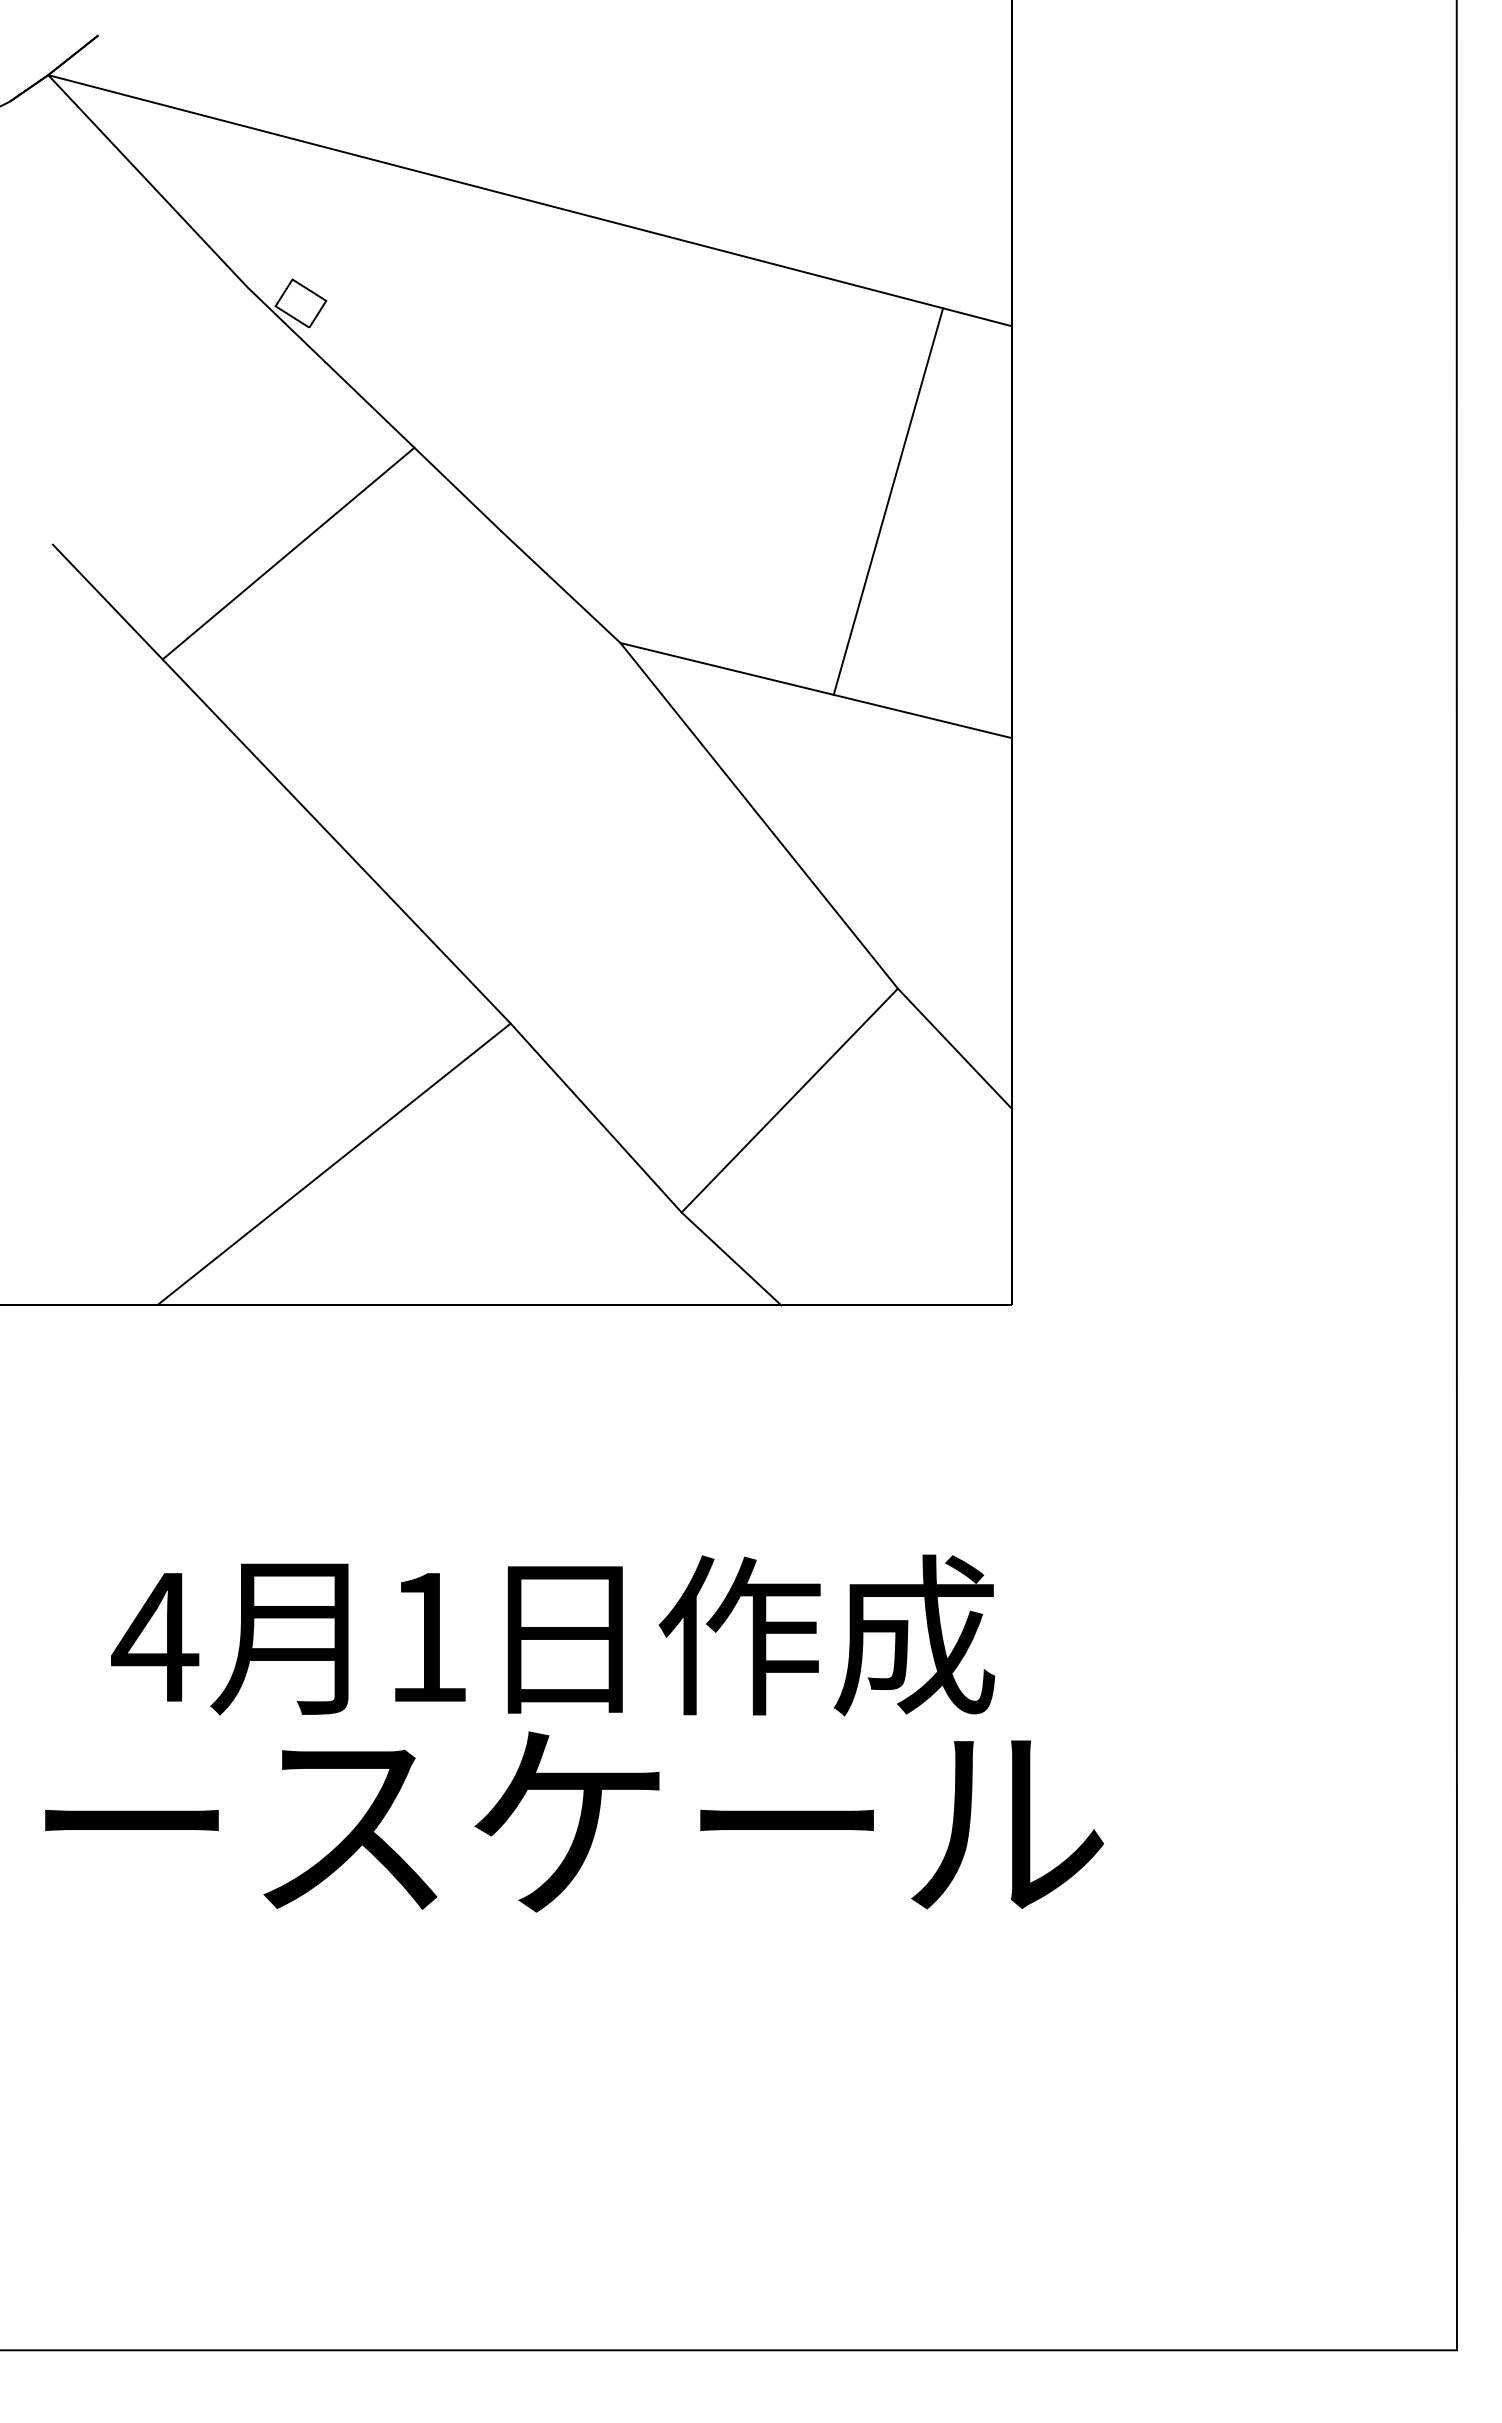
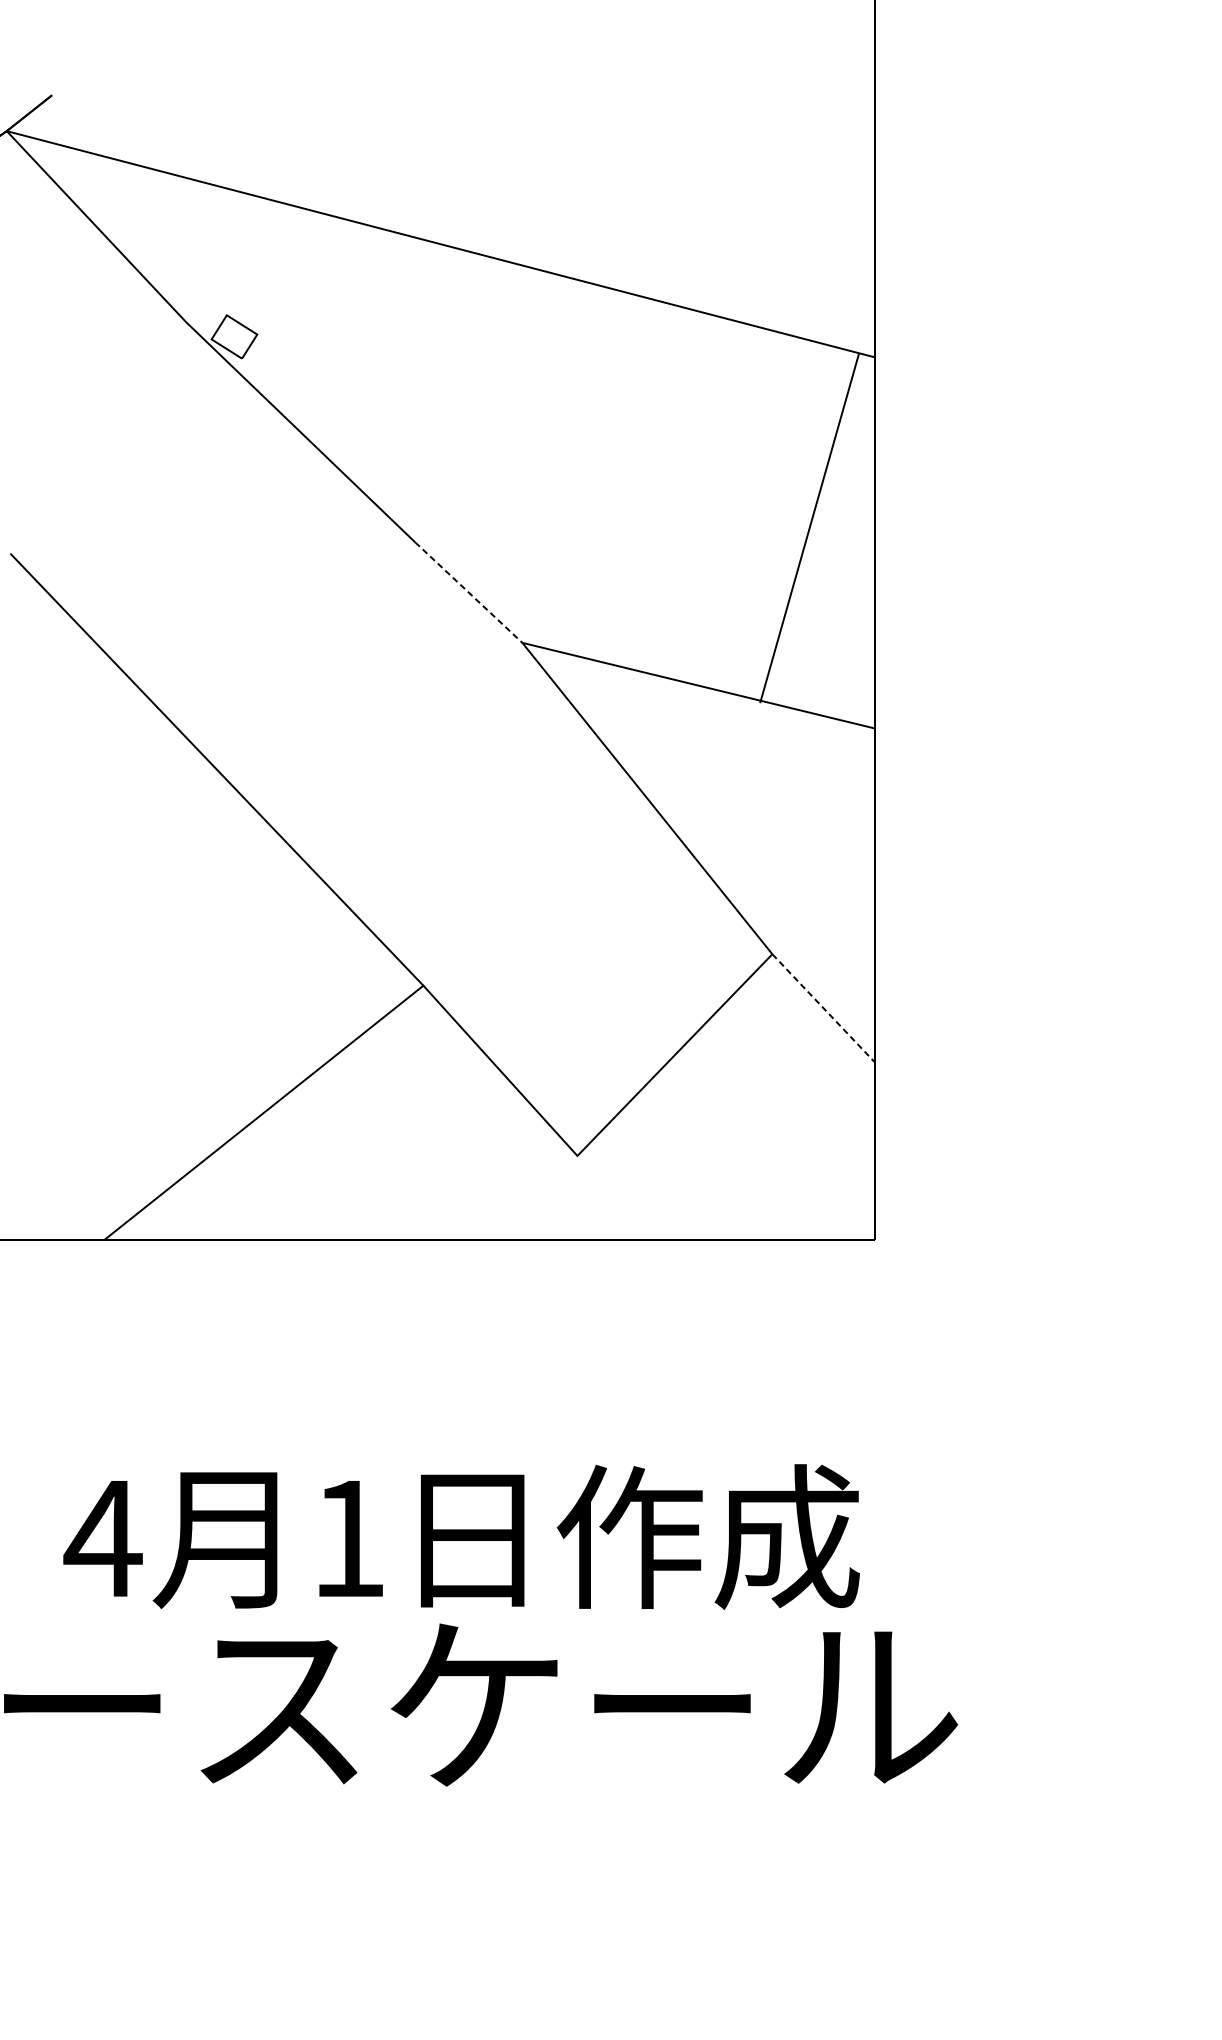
line: (888, 501) -> (809, 527), moved
line: (288, 553) -> (223, 562), removed
line: (561, 587) -> (469, 592), solid -> dashed
line: (954, 1048) -> (823, 1008), solid -> dashed
line: (731, 1258) -> (622, 1197), removed

